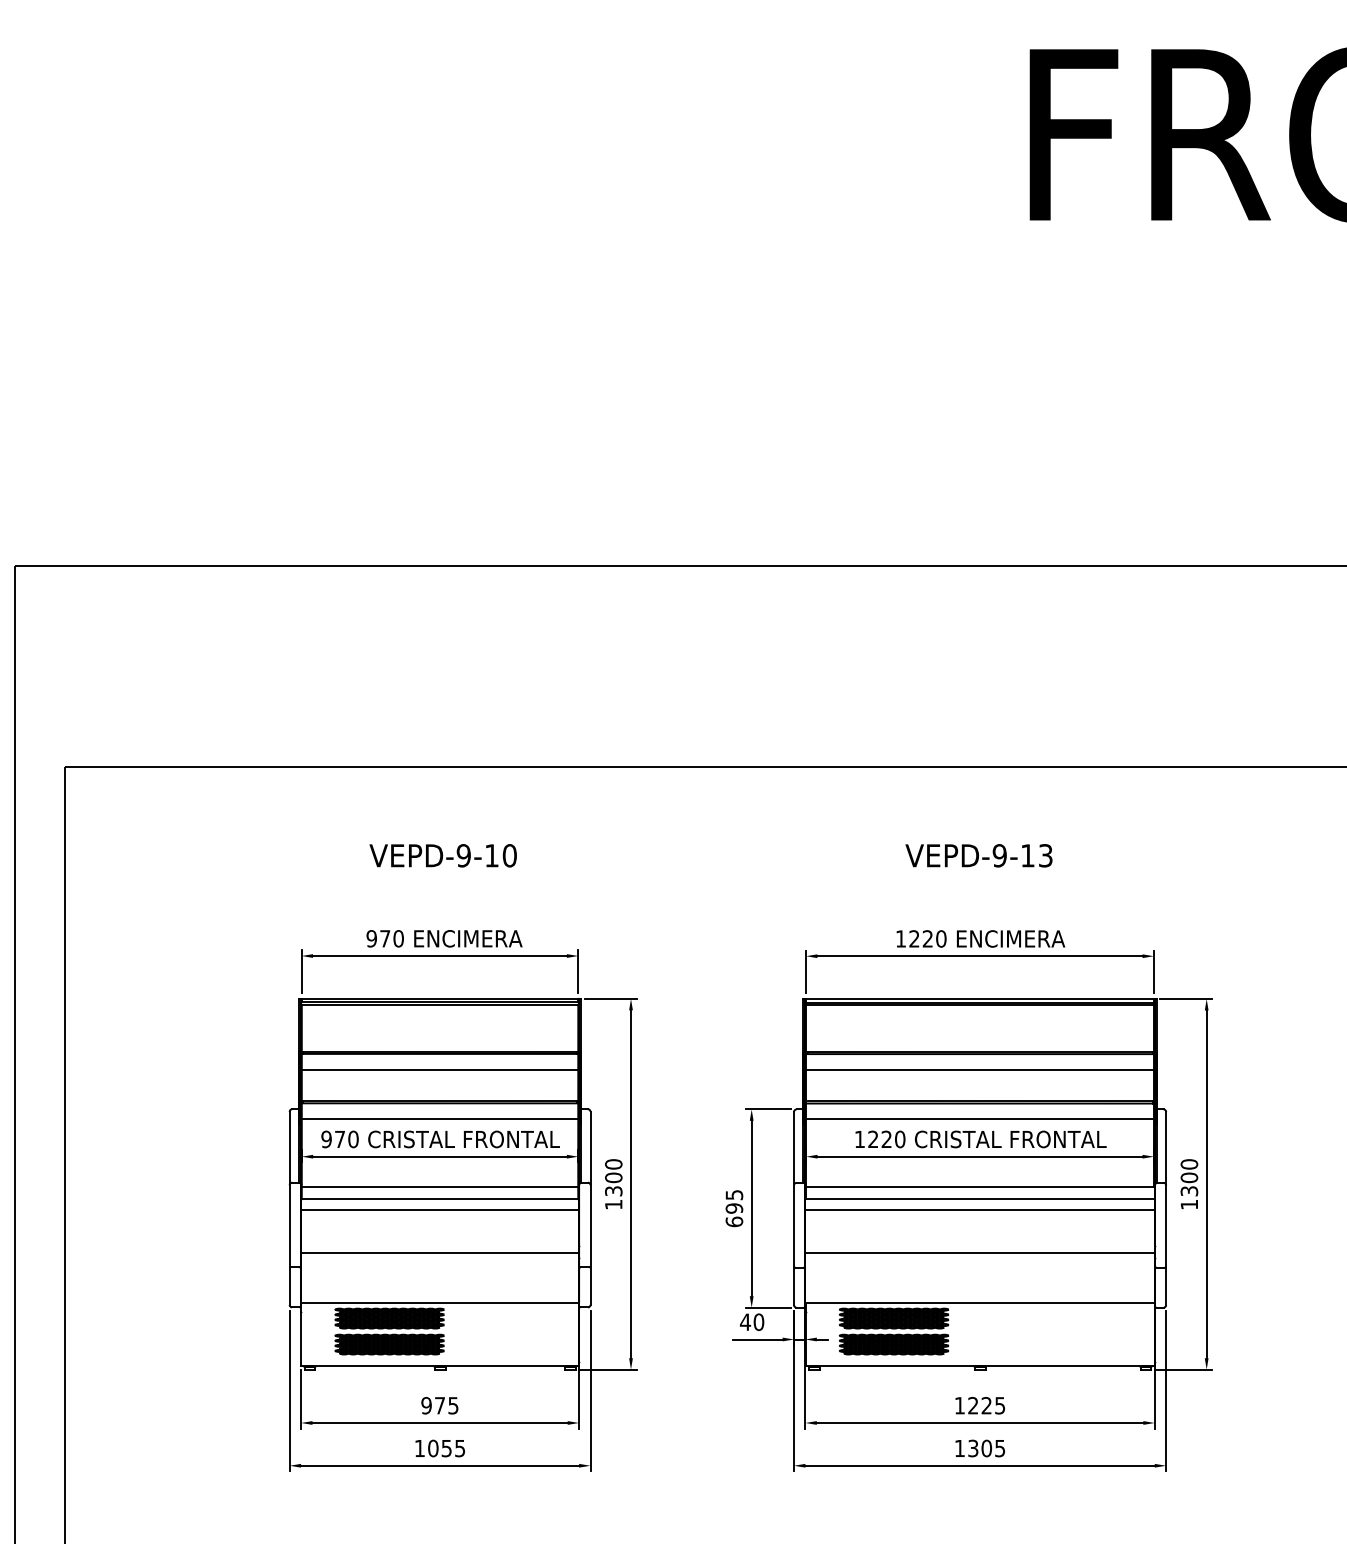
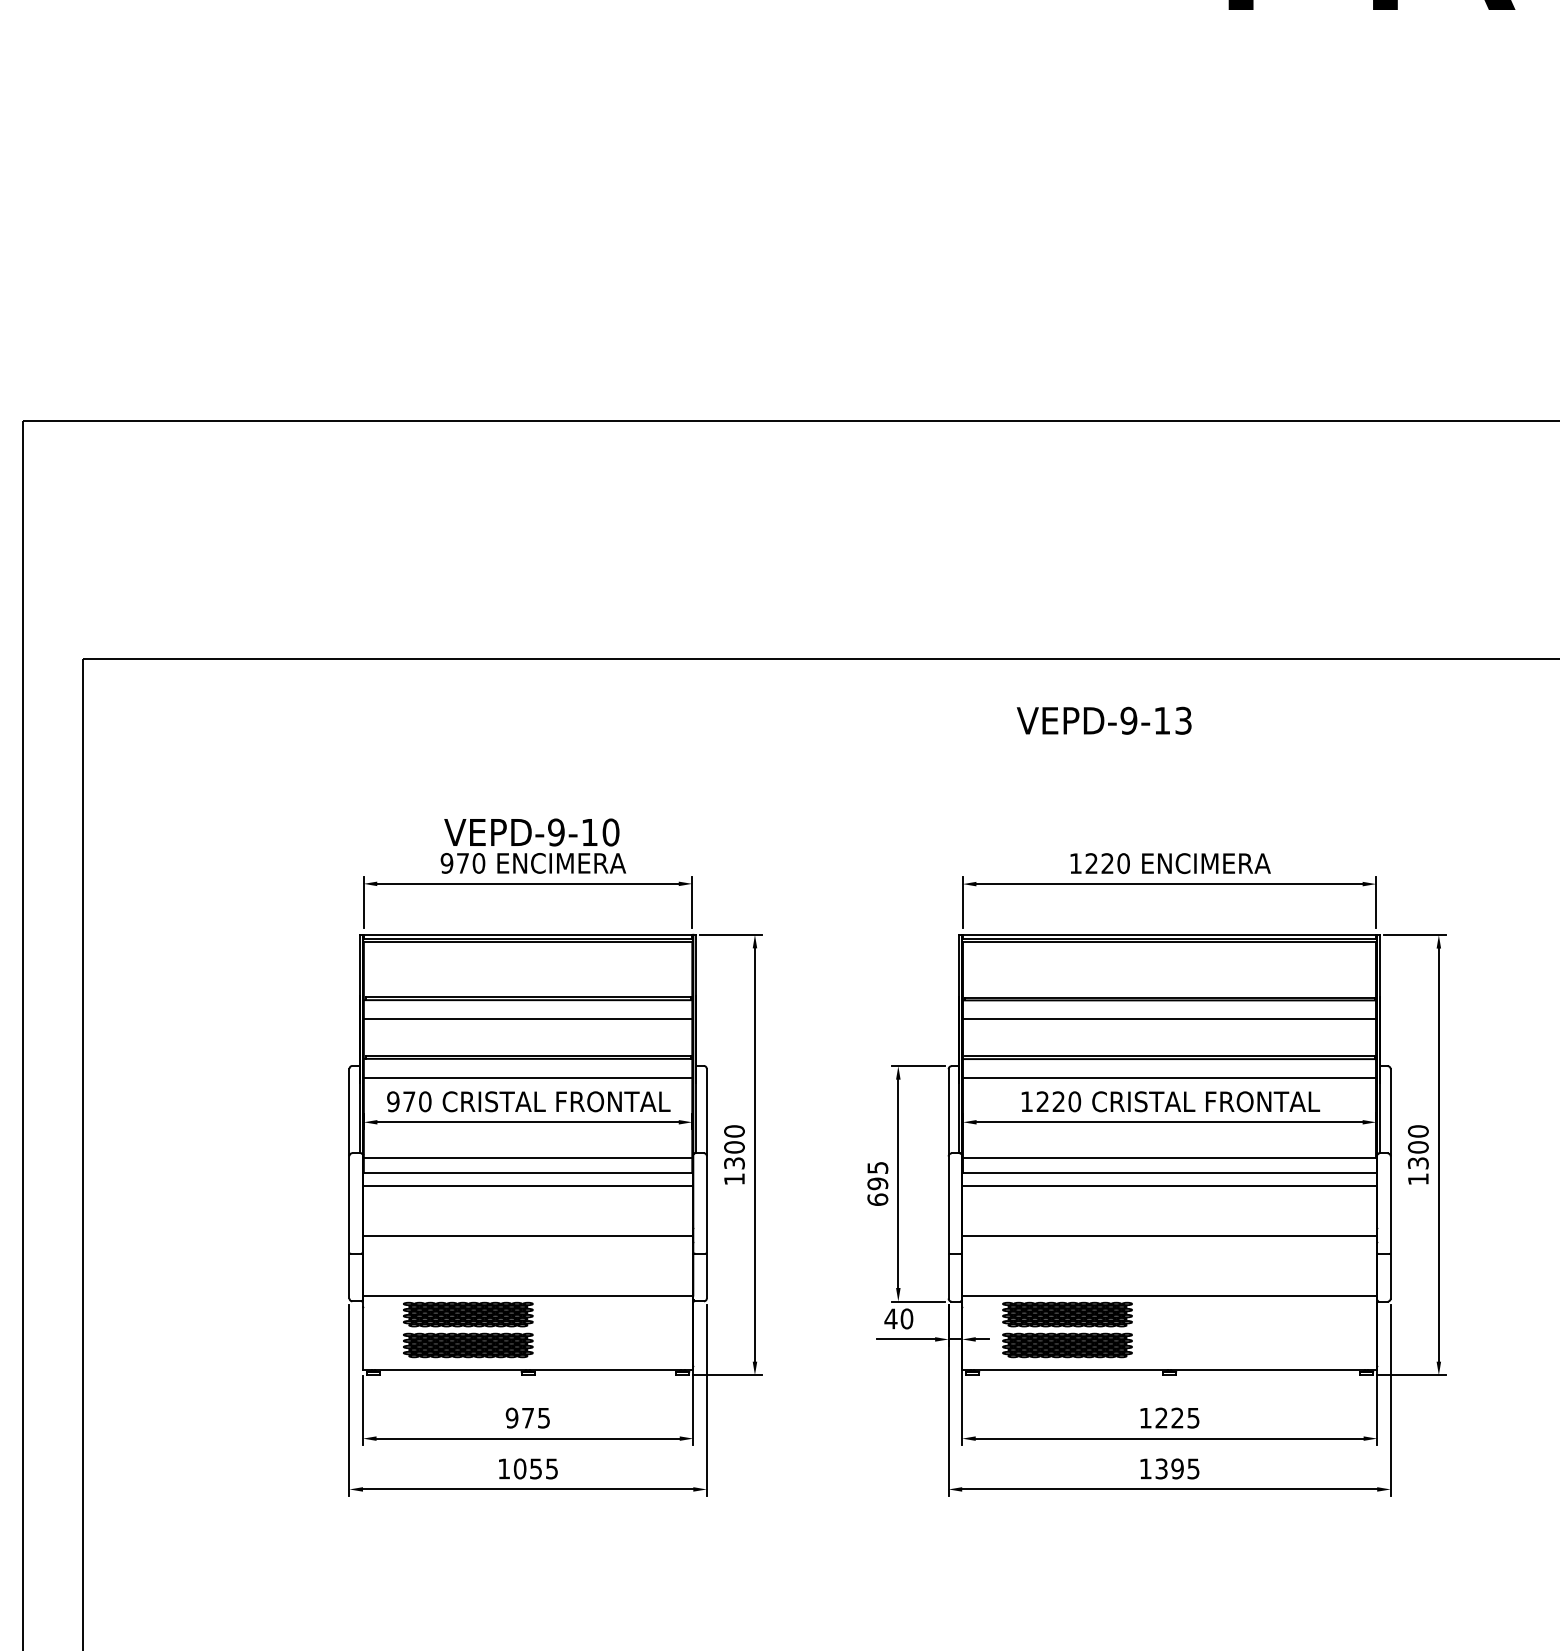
text: (442, 855) -> (531, 832), moved
text: (978, 855) -> (1103, 720), moved
text: (986, 1448) -> (1177, 1468), 1305 -> 1395

